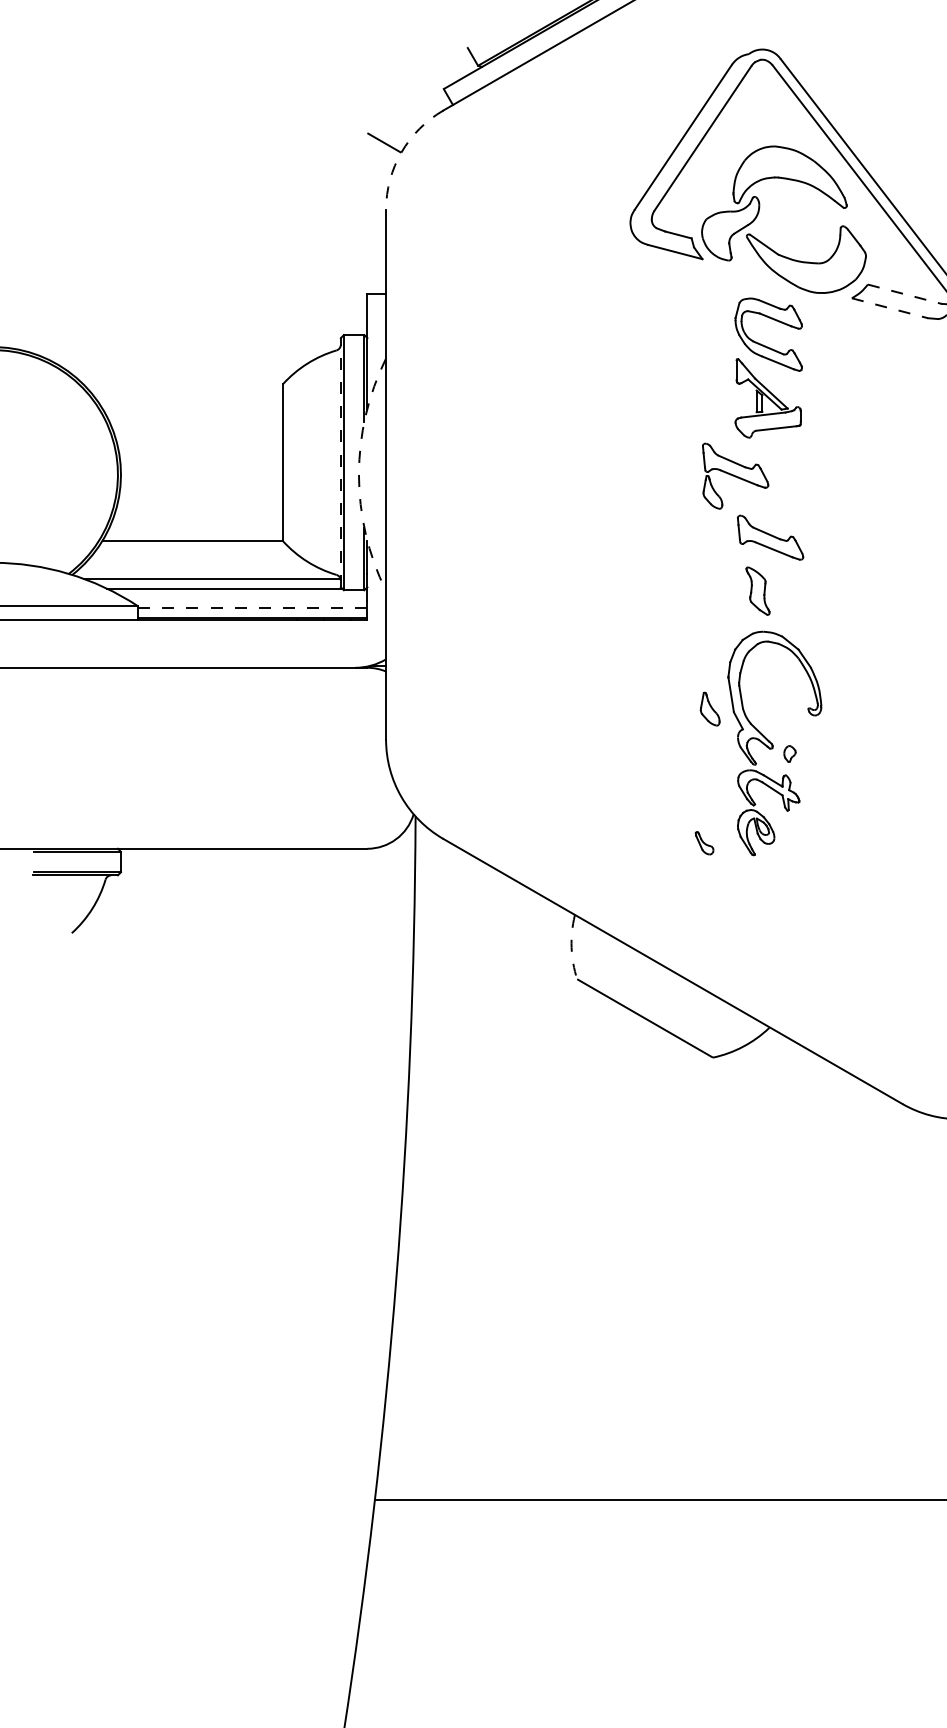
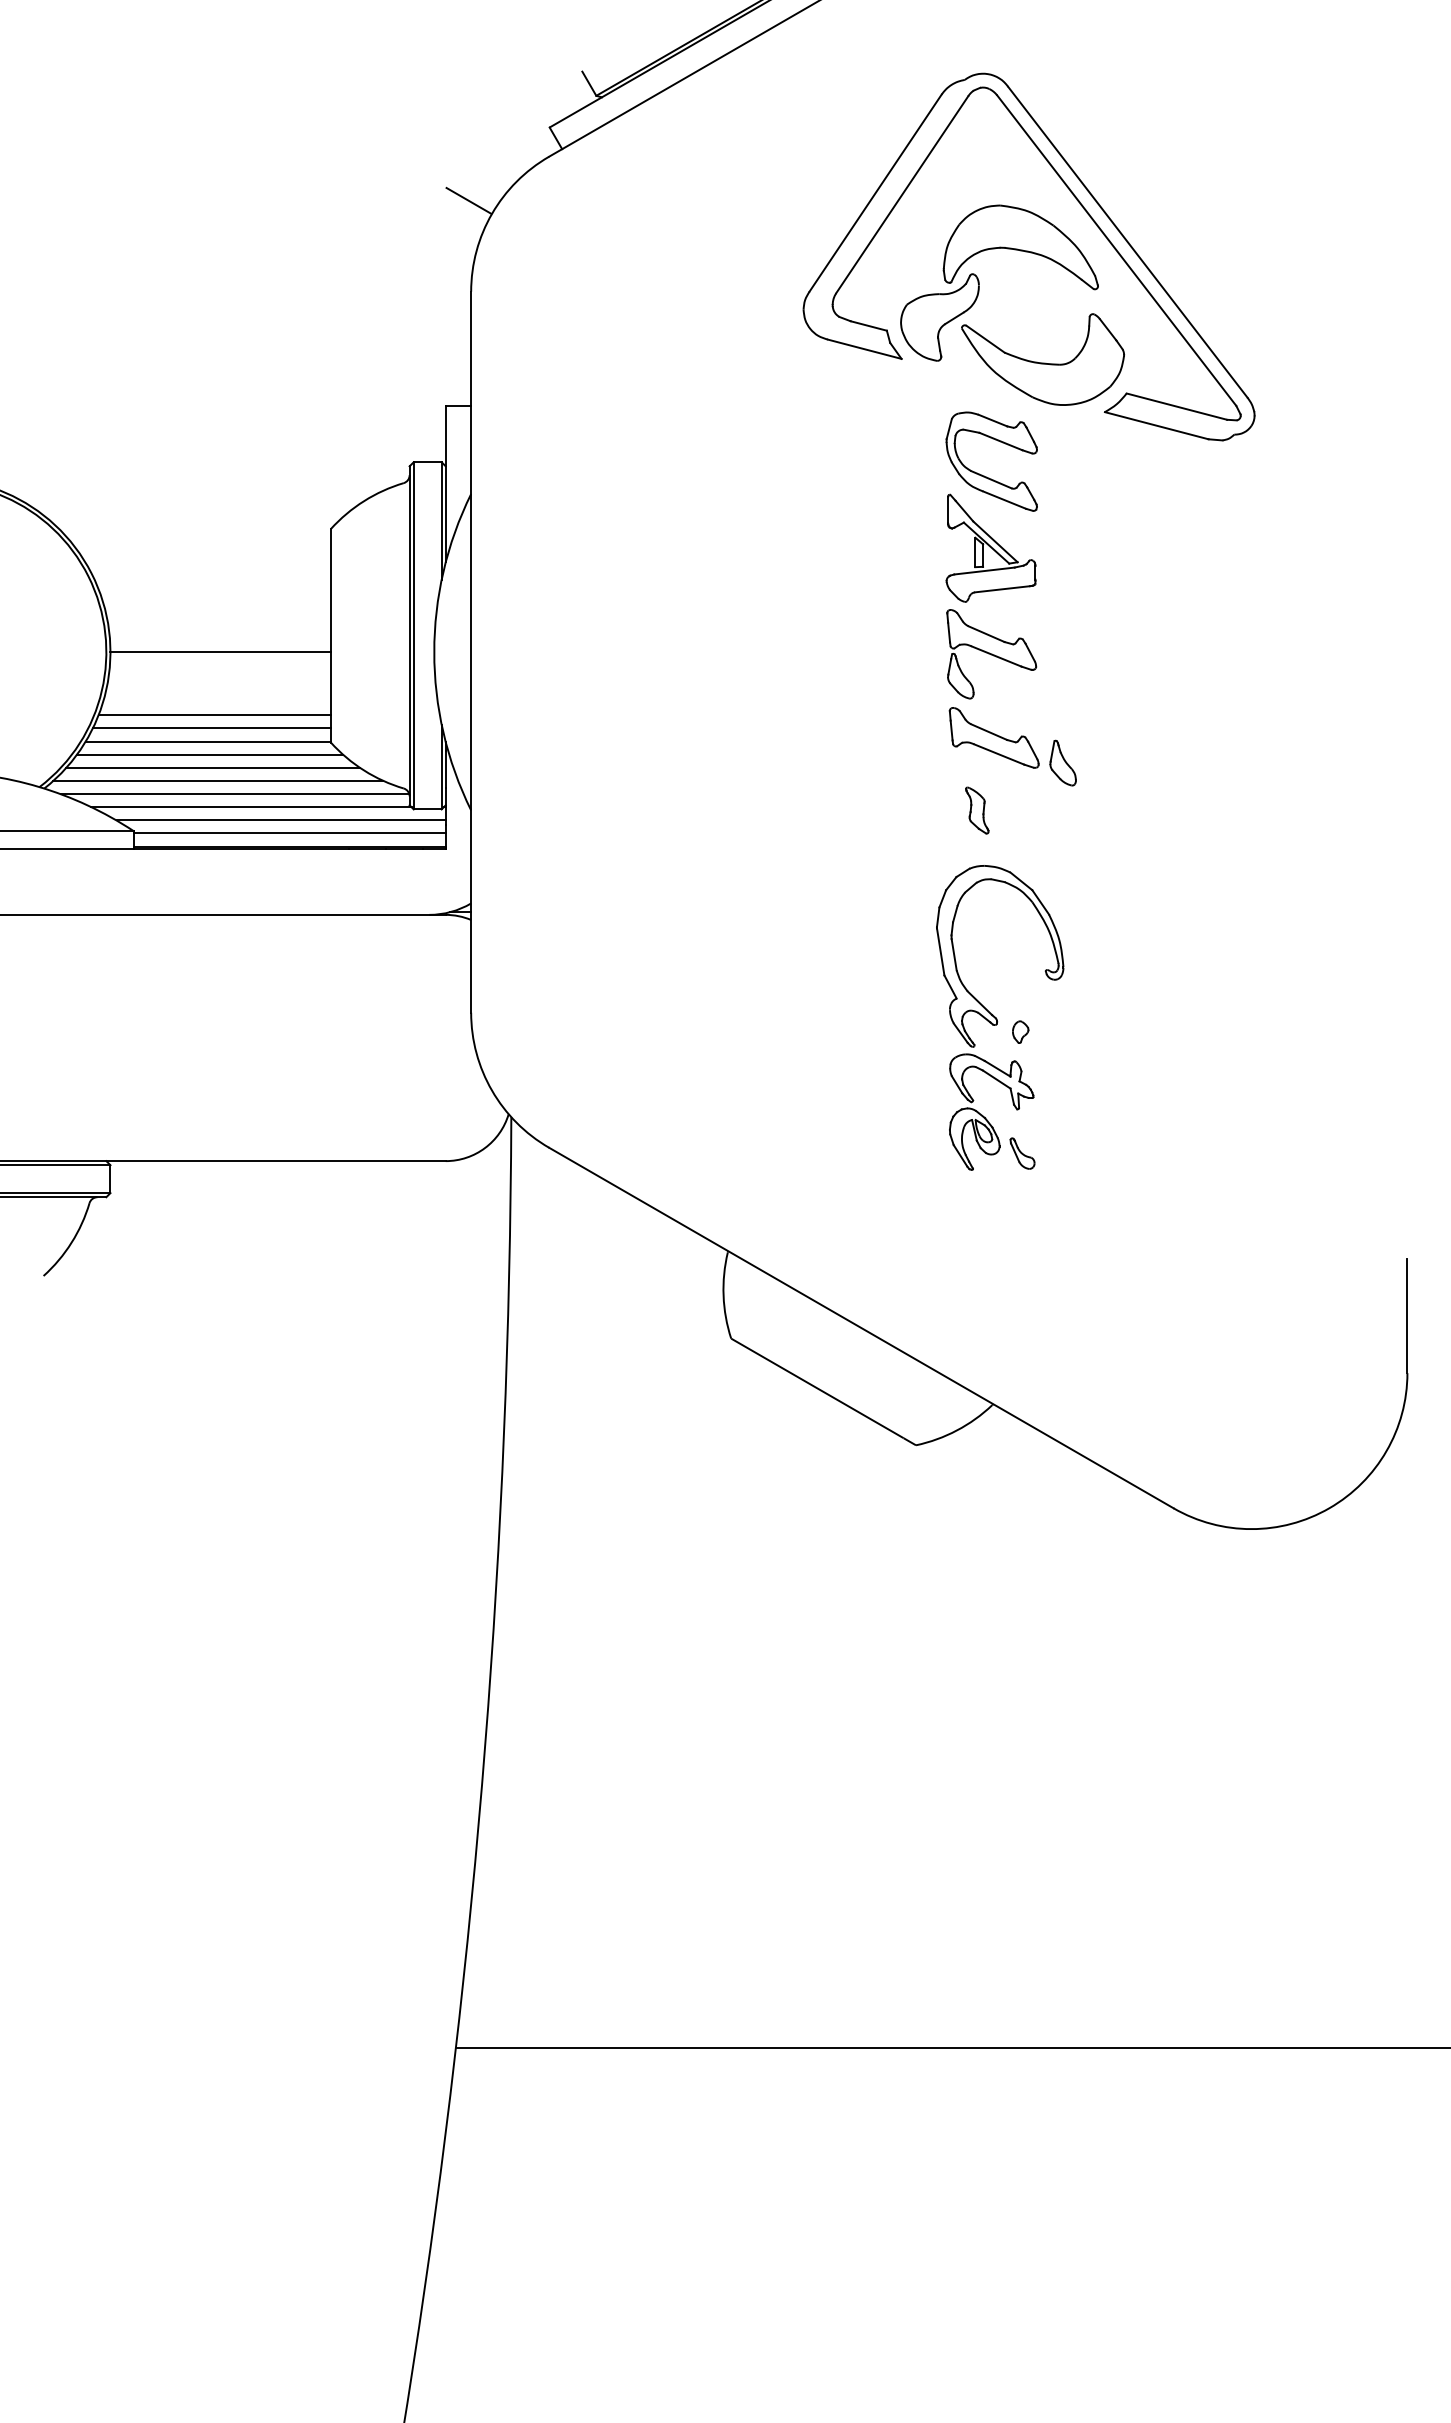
arc: (401, 152) -> (492, 213), dashed -> solid
line: (904, 294) -> (1176, 406), dashed -> solid
line: (889, 308) -> (1156, 425), dashed -> solid
line: (340, 462) -> (409, 635), dashed -> solid
line: (201, 474) -> (220, 652), added
arc: (359, 474) -> (434, 652), dashed -> solid
part: (735, 476) -> (991, 654), moved
line: (197, 521) -> (214, 715), added
line: (195, 530) -> (211, 728), added
line: (194, 549) -> (210, 754), added
line: (196, 559) -> (213, 767), added
line: (200, 569) -> (218, 780), added
part: (758, 591) -> (977, 810), size x0.71
line: (245, 598) -> (280, 820), added
line: (252, 607) -> (289, 833), dashed -> solid
part: (709, 708) -> (1062, 762), moved
part: (704, 843) -> (1022, 1153), moved
arc: (571, 947) -> (723, 1295), dashed -> solid

